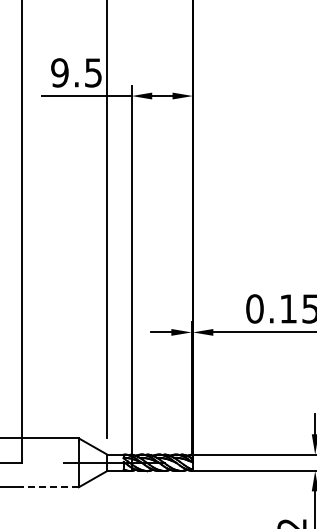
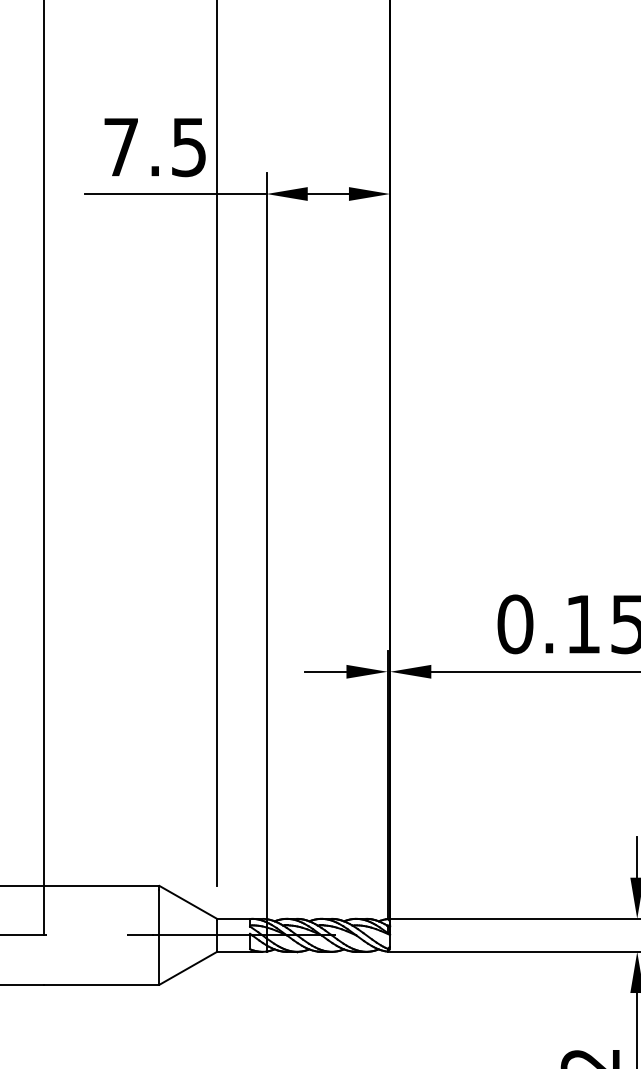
text: (59, 72) -> (120, 146), 9.5 -> 7.5
line: (50, 487) -> (102, 985), dashed -> solid

